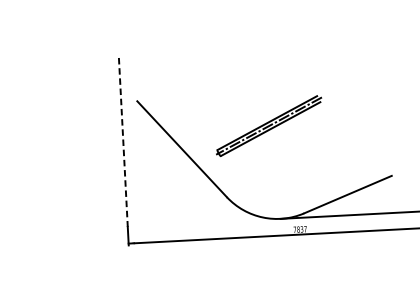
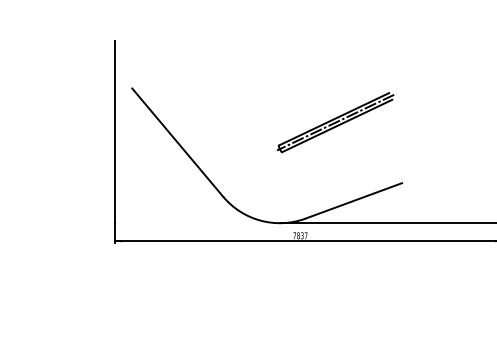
part: (268, 125) -> (335, 122), moved
line: (123, 142) -> (114, 132), dashed -> solid

